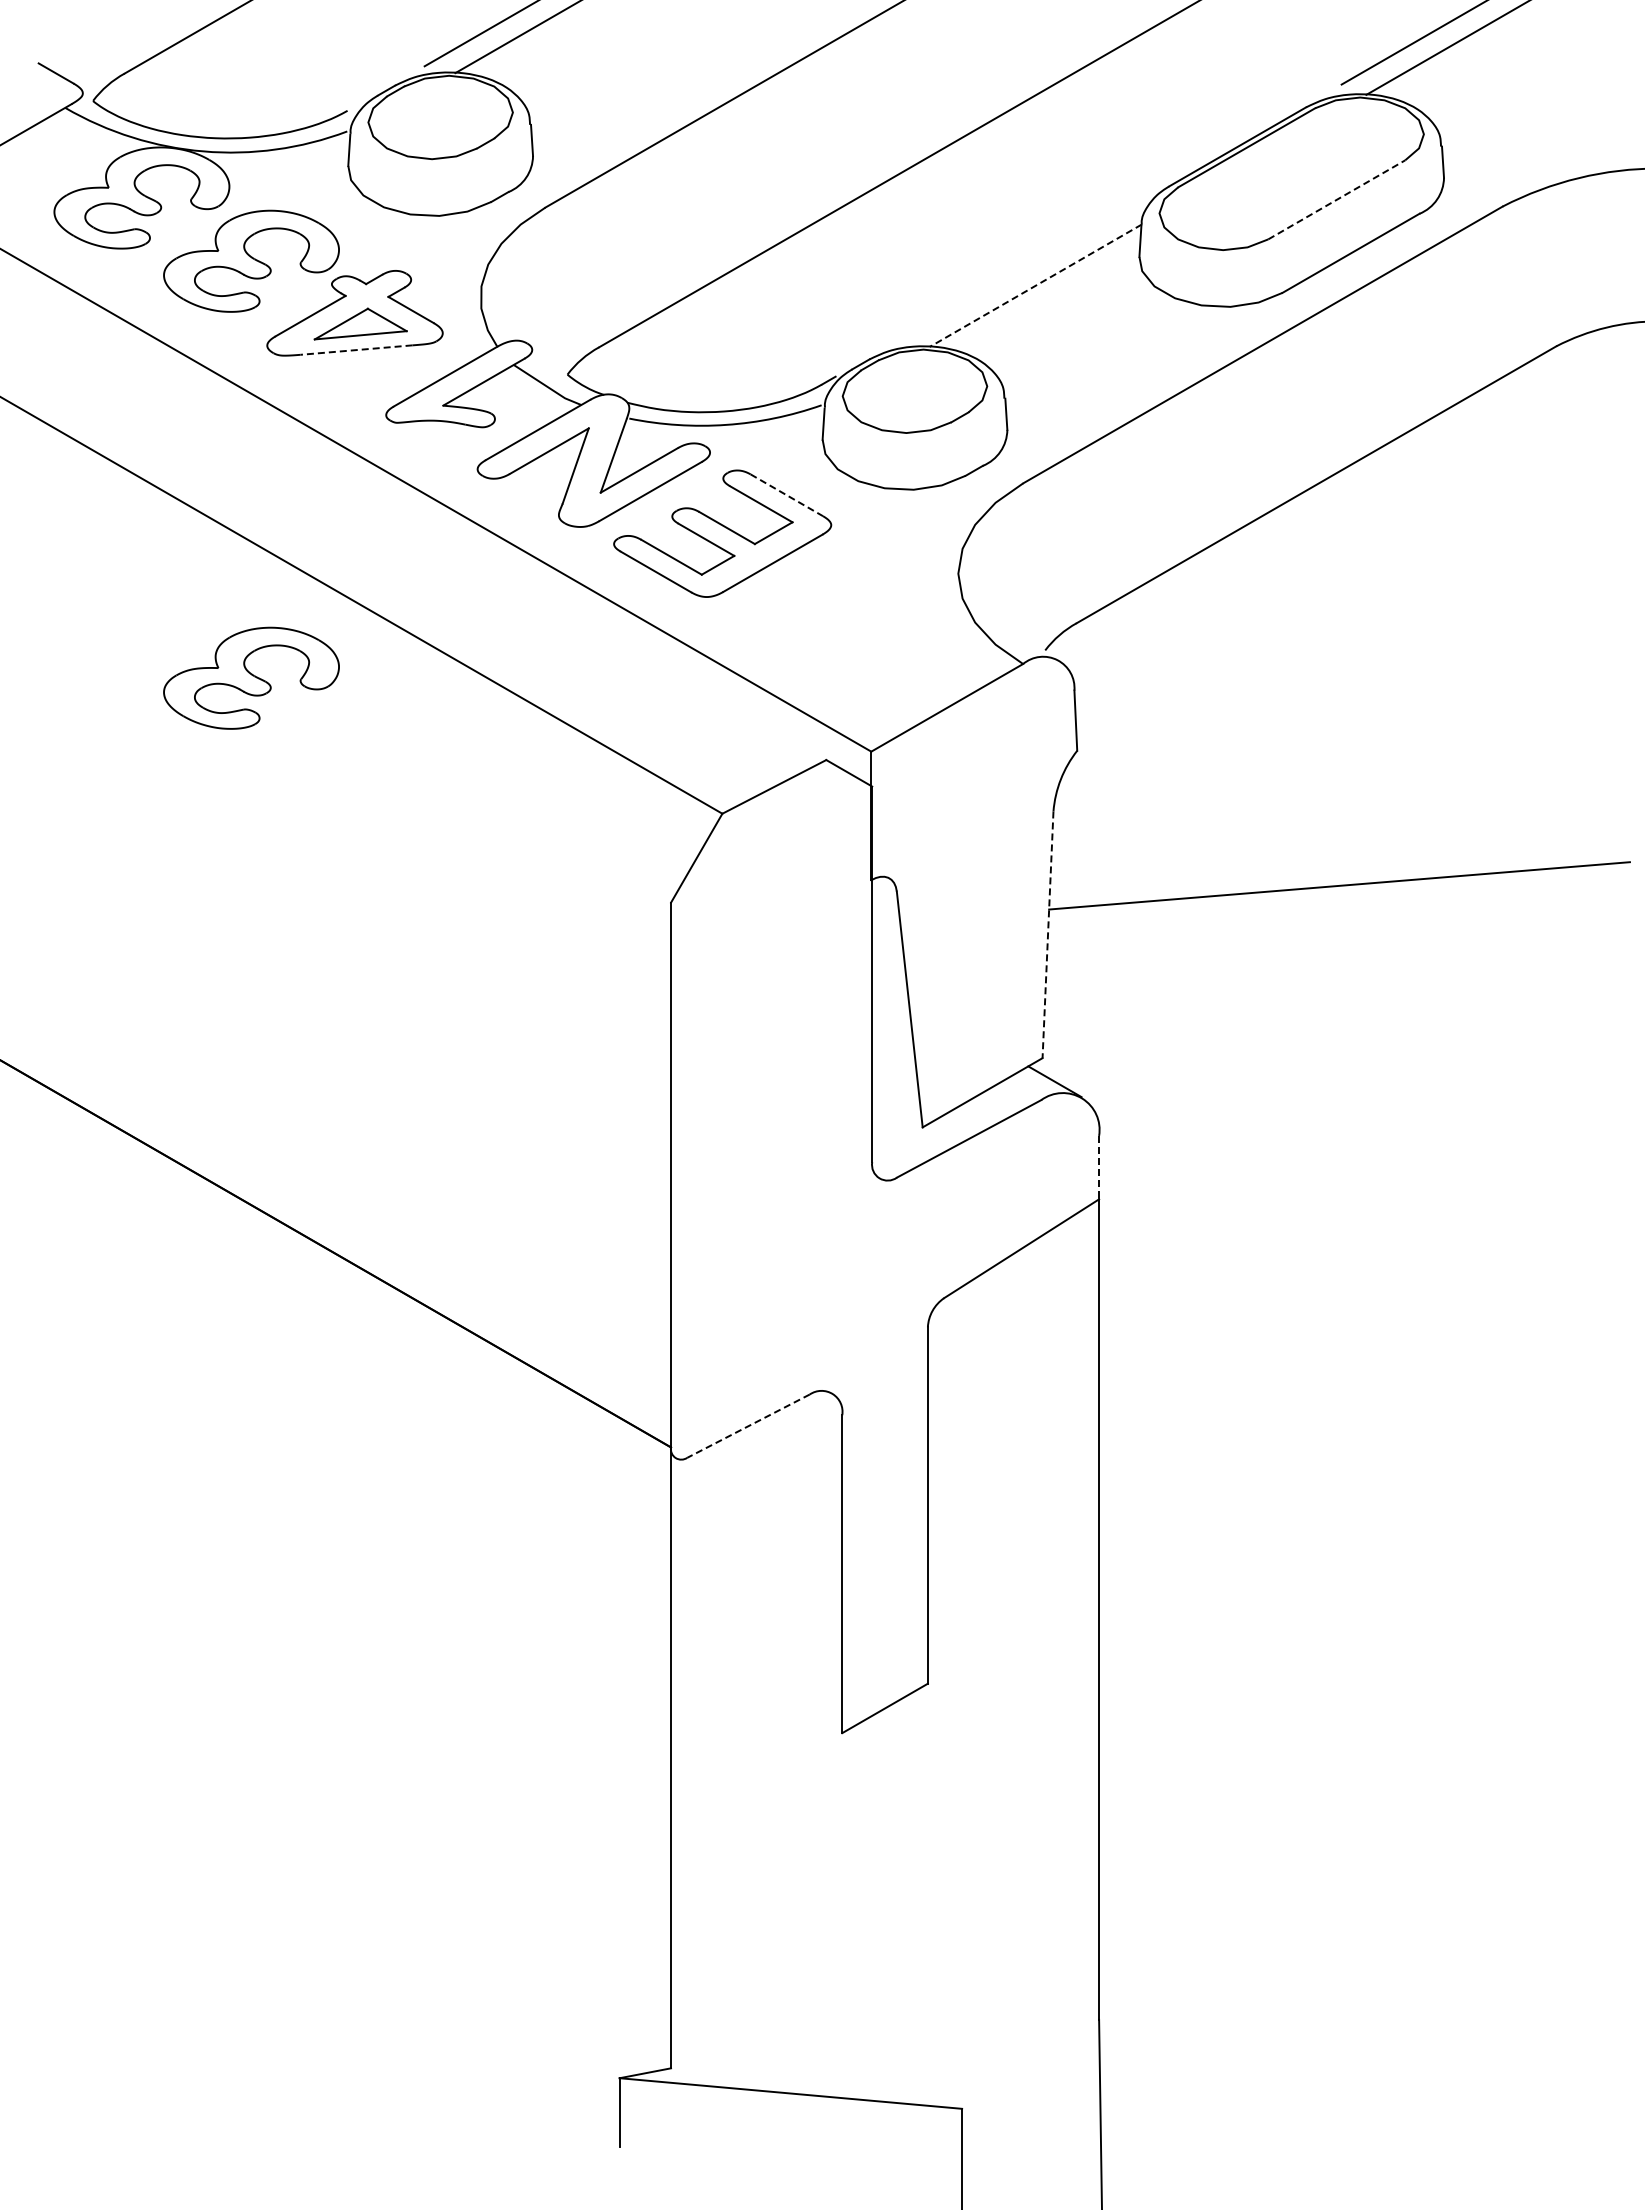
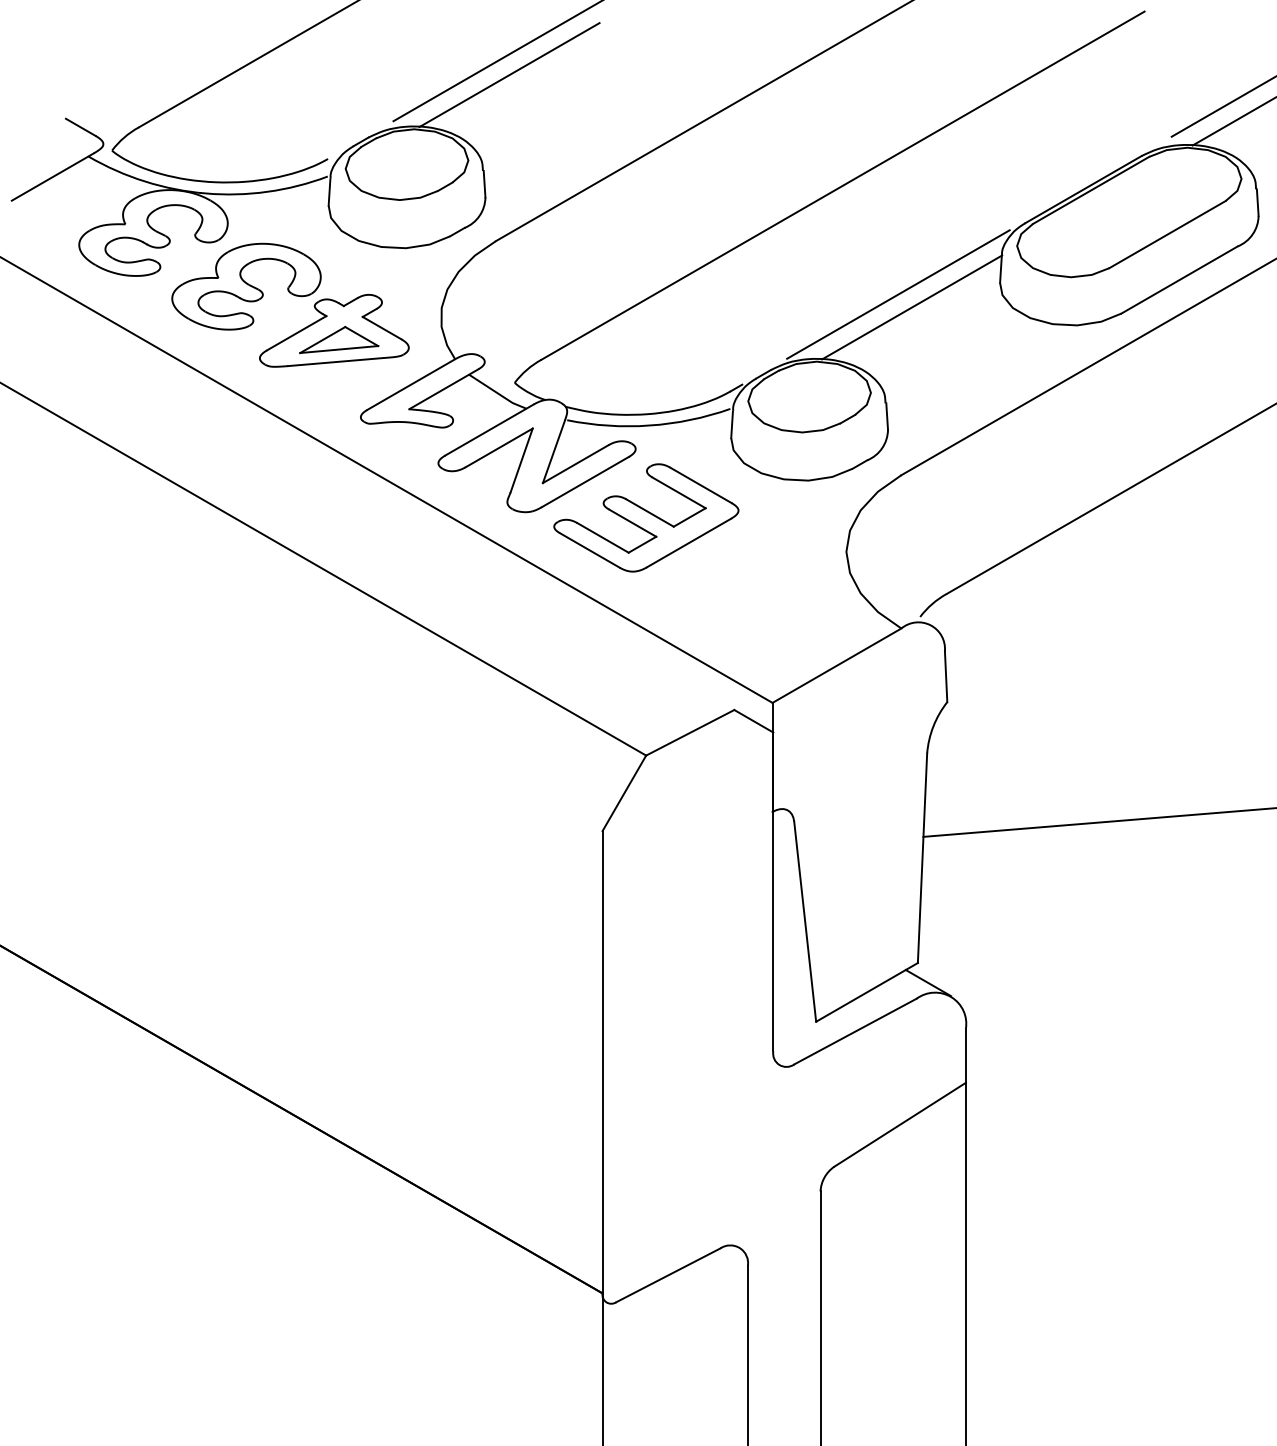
line: (1337, 199) -> (1168, 234), dashed -> solid
line: (1019, 270) -> (898, 294), added
line: (1035, 285) -> (911, 307), dashed -> solid
line: (356, 350) -> (335, 362), dashed -> solid
line: (786, 495) -> (700, 485), dashed -> solid
part: (251, 677) -> (246, 639), removed
line: (1048, 935) -> (922, 858), dashed -> solid
line: (1099, 1167) -> (966, 1055), dashed -> solid
line: (748, 1426) -> (668, 1275), dashed -> solid

